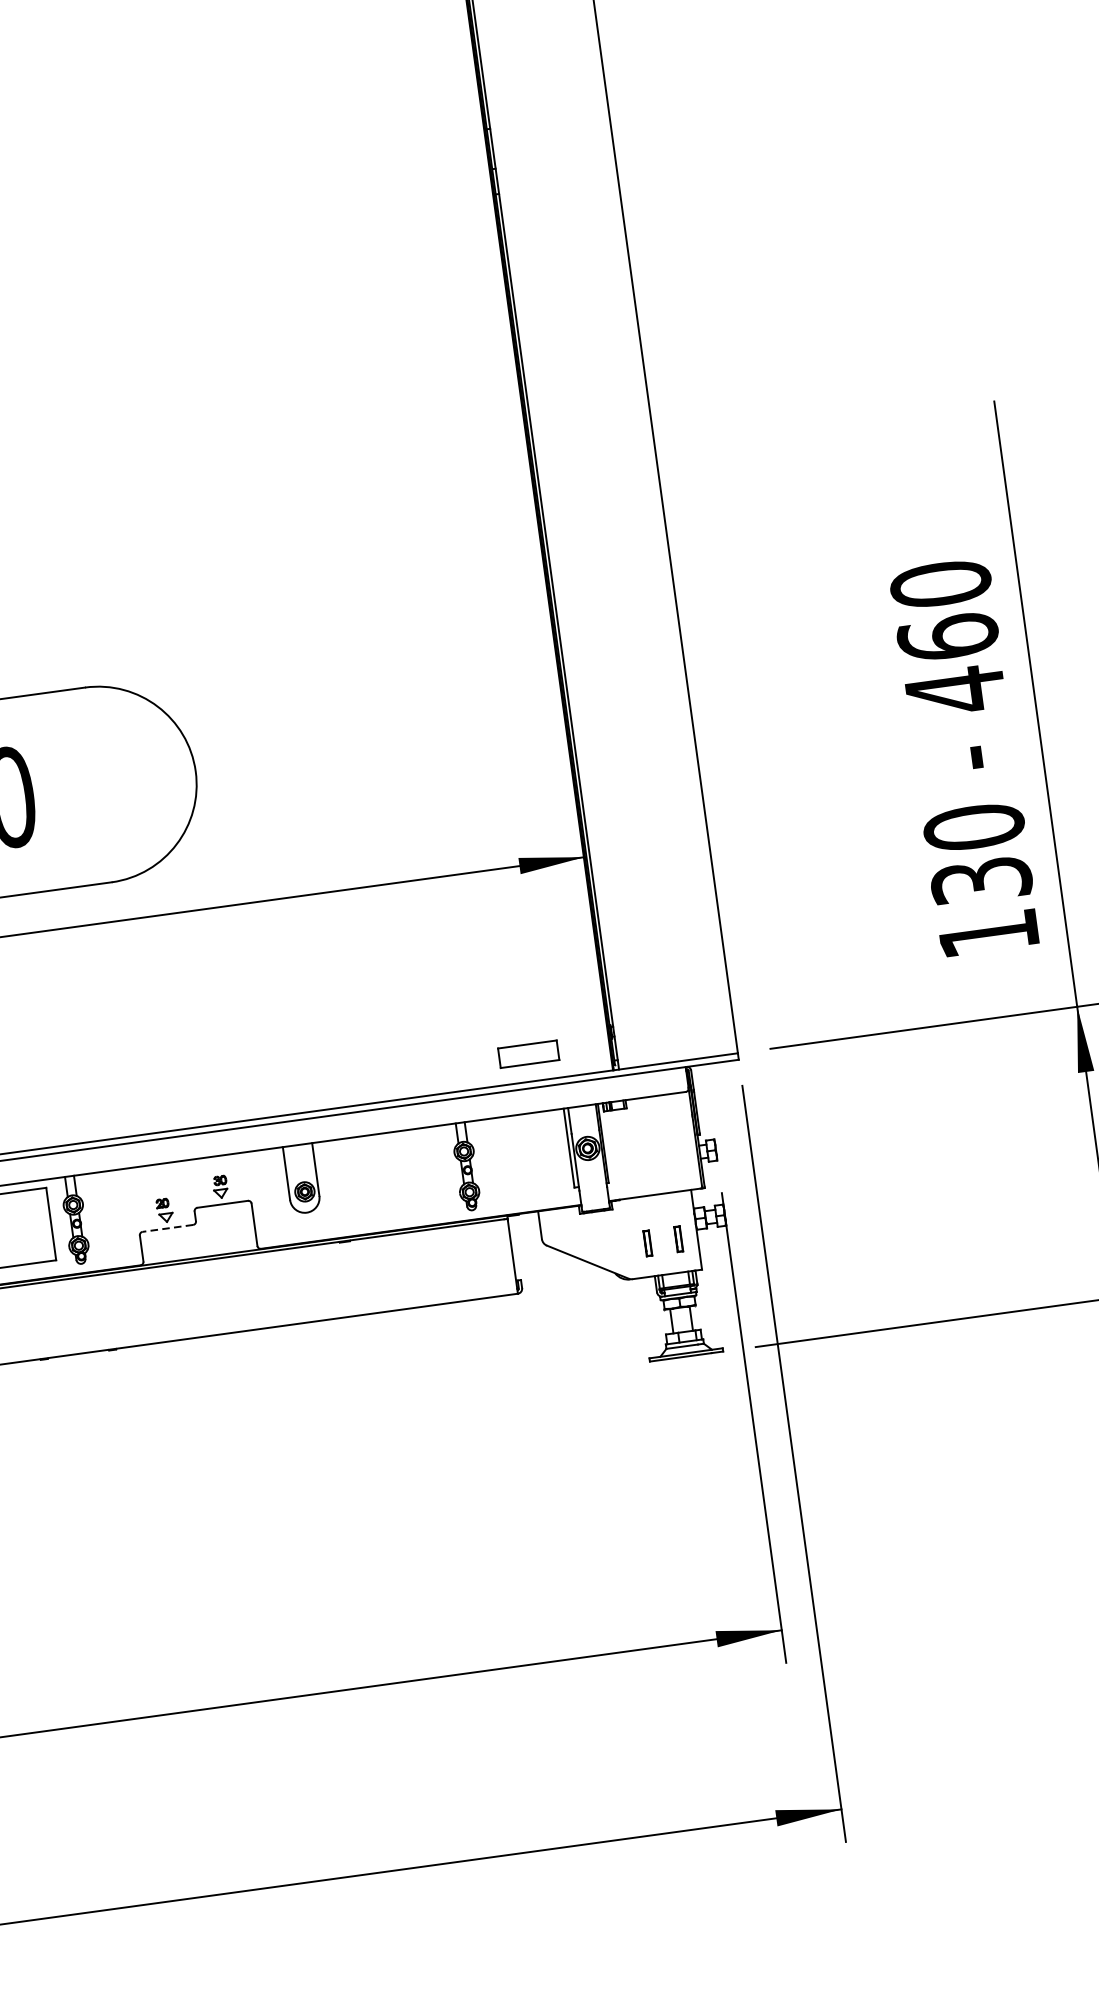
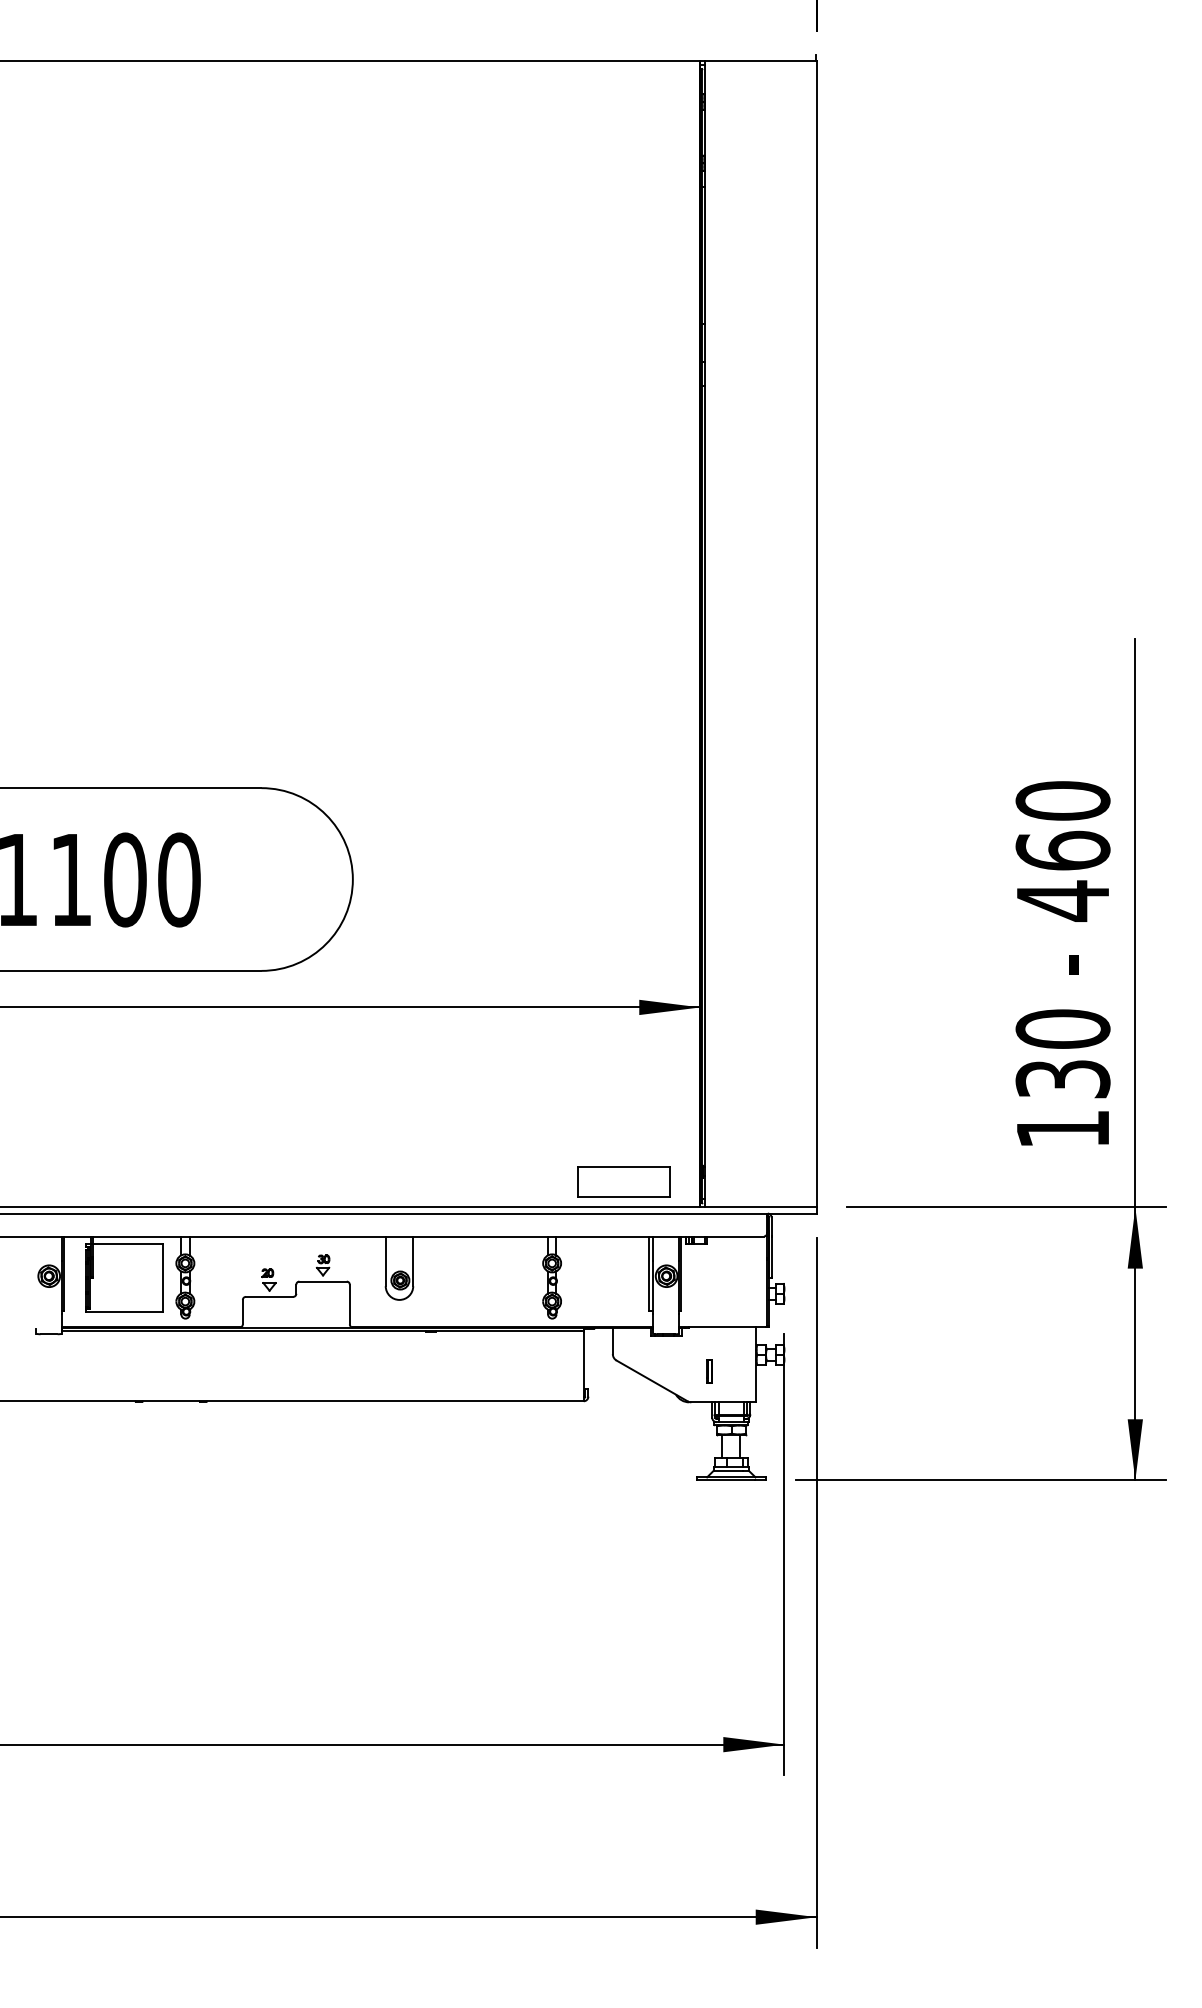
part: (528, 1053) -> (623, 1181), size x1.67
line: (167, 1228) -> (269, 1296), dashed -> solid
part: (678, 1239) -> (738, 1371), removed

